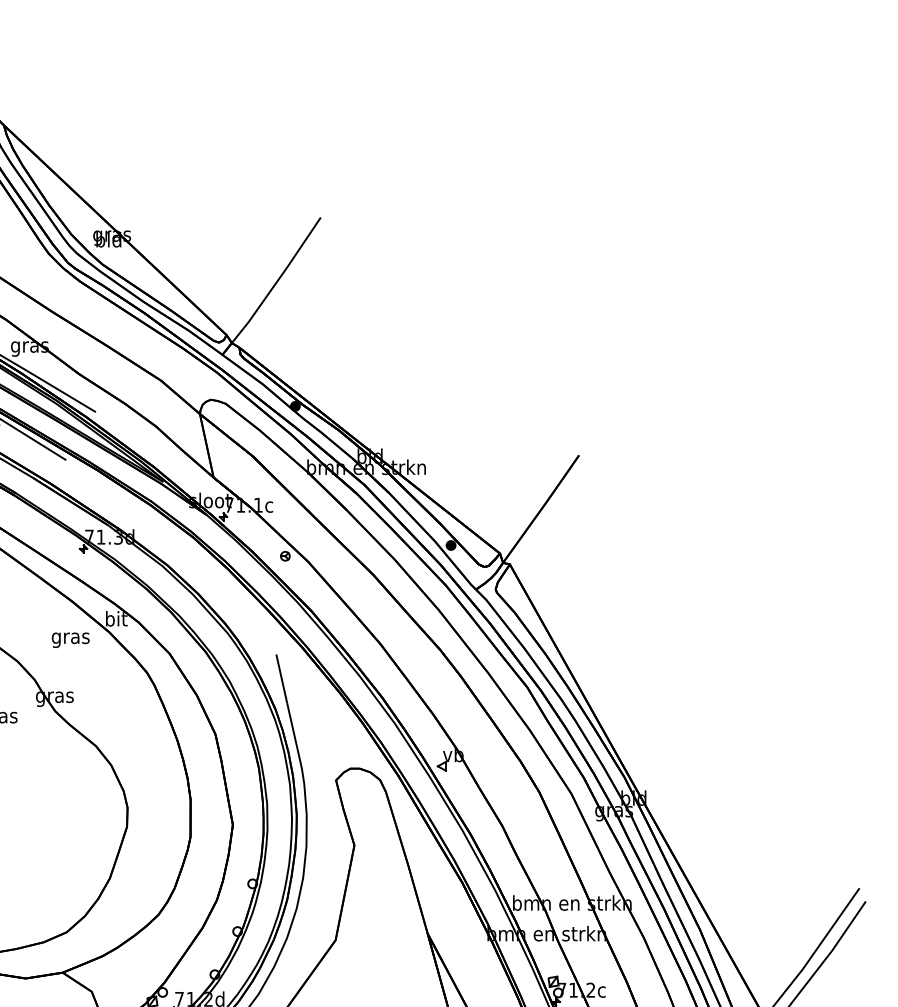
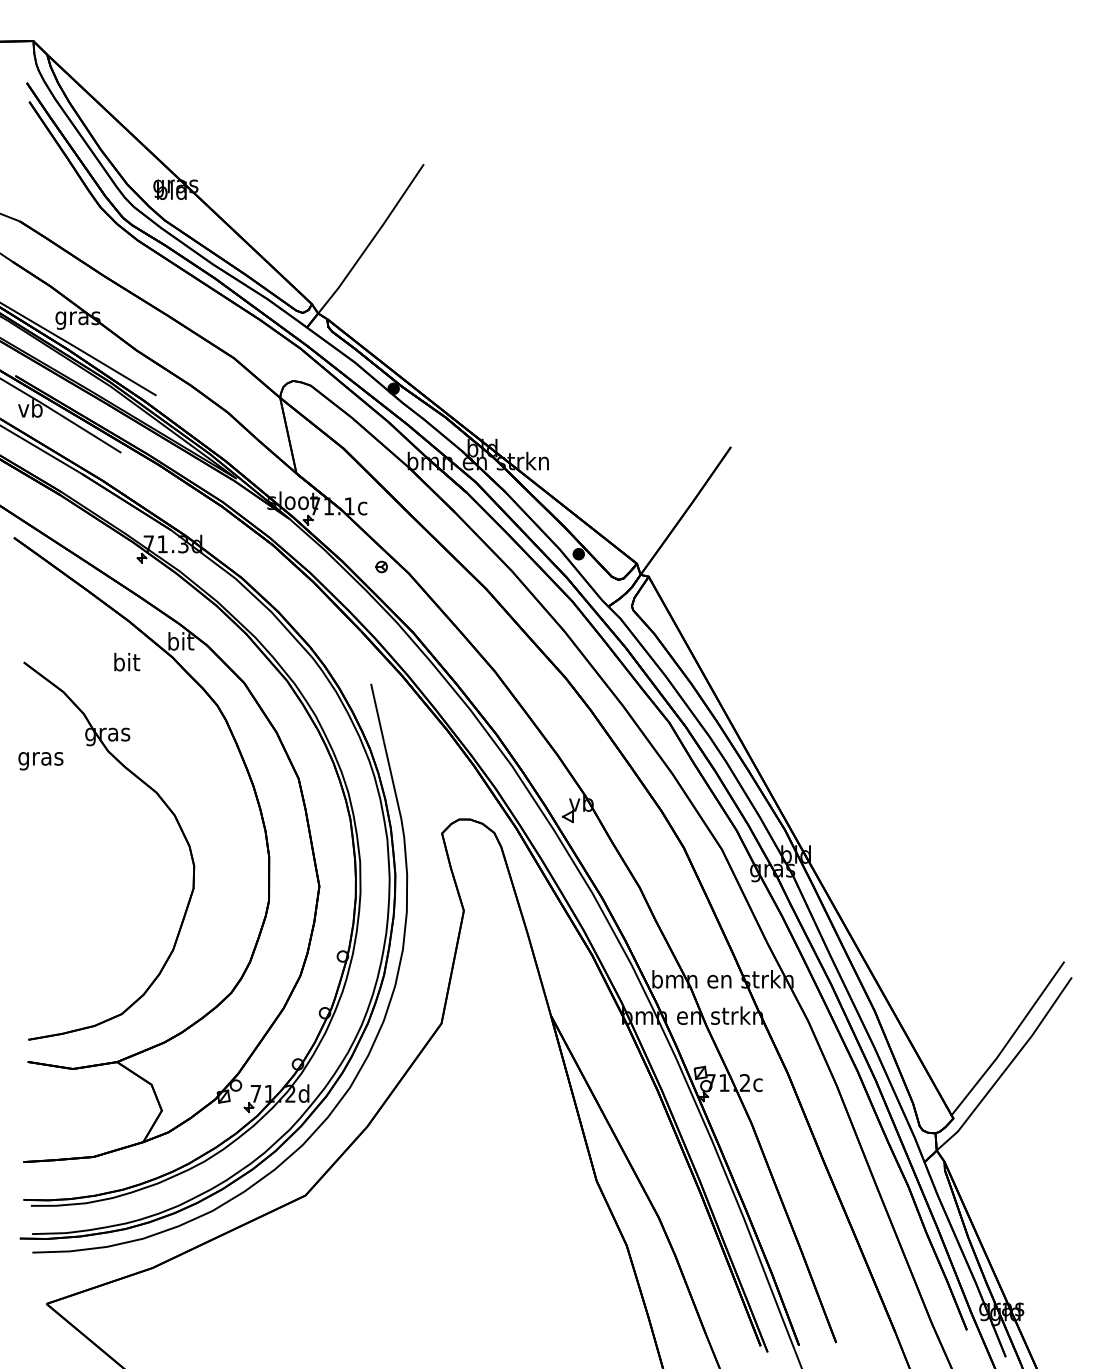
text: (70, 638) -> (126, 664), gras -> bit

